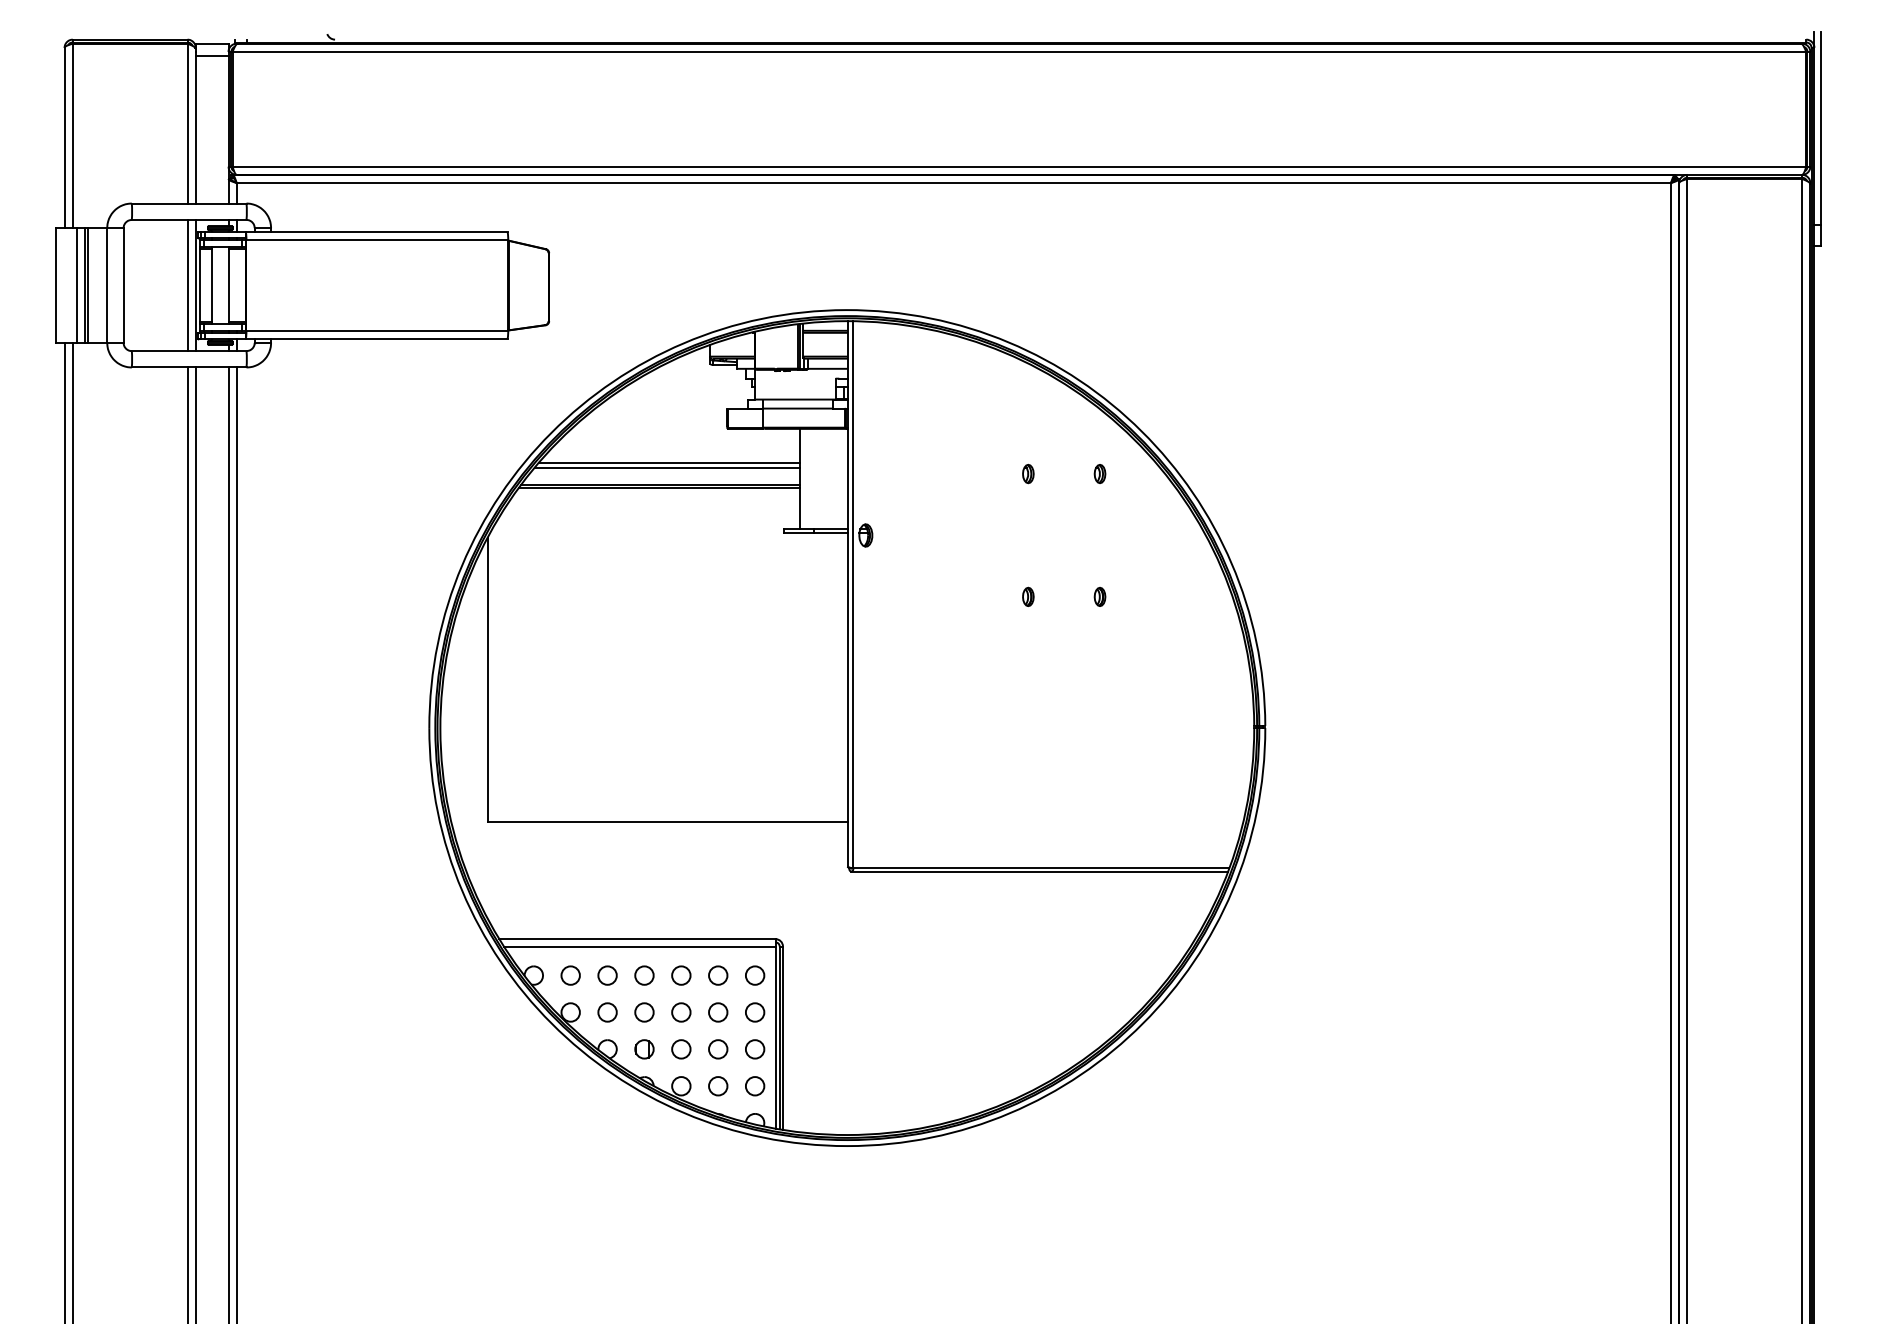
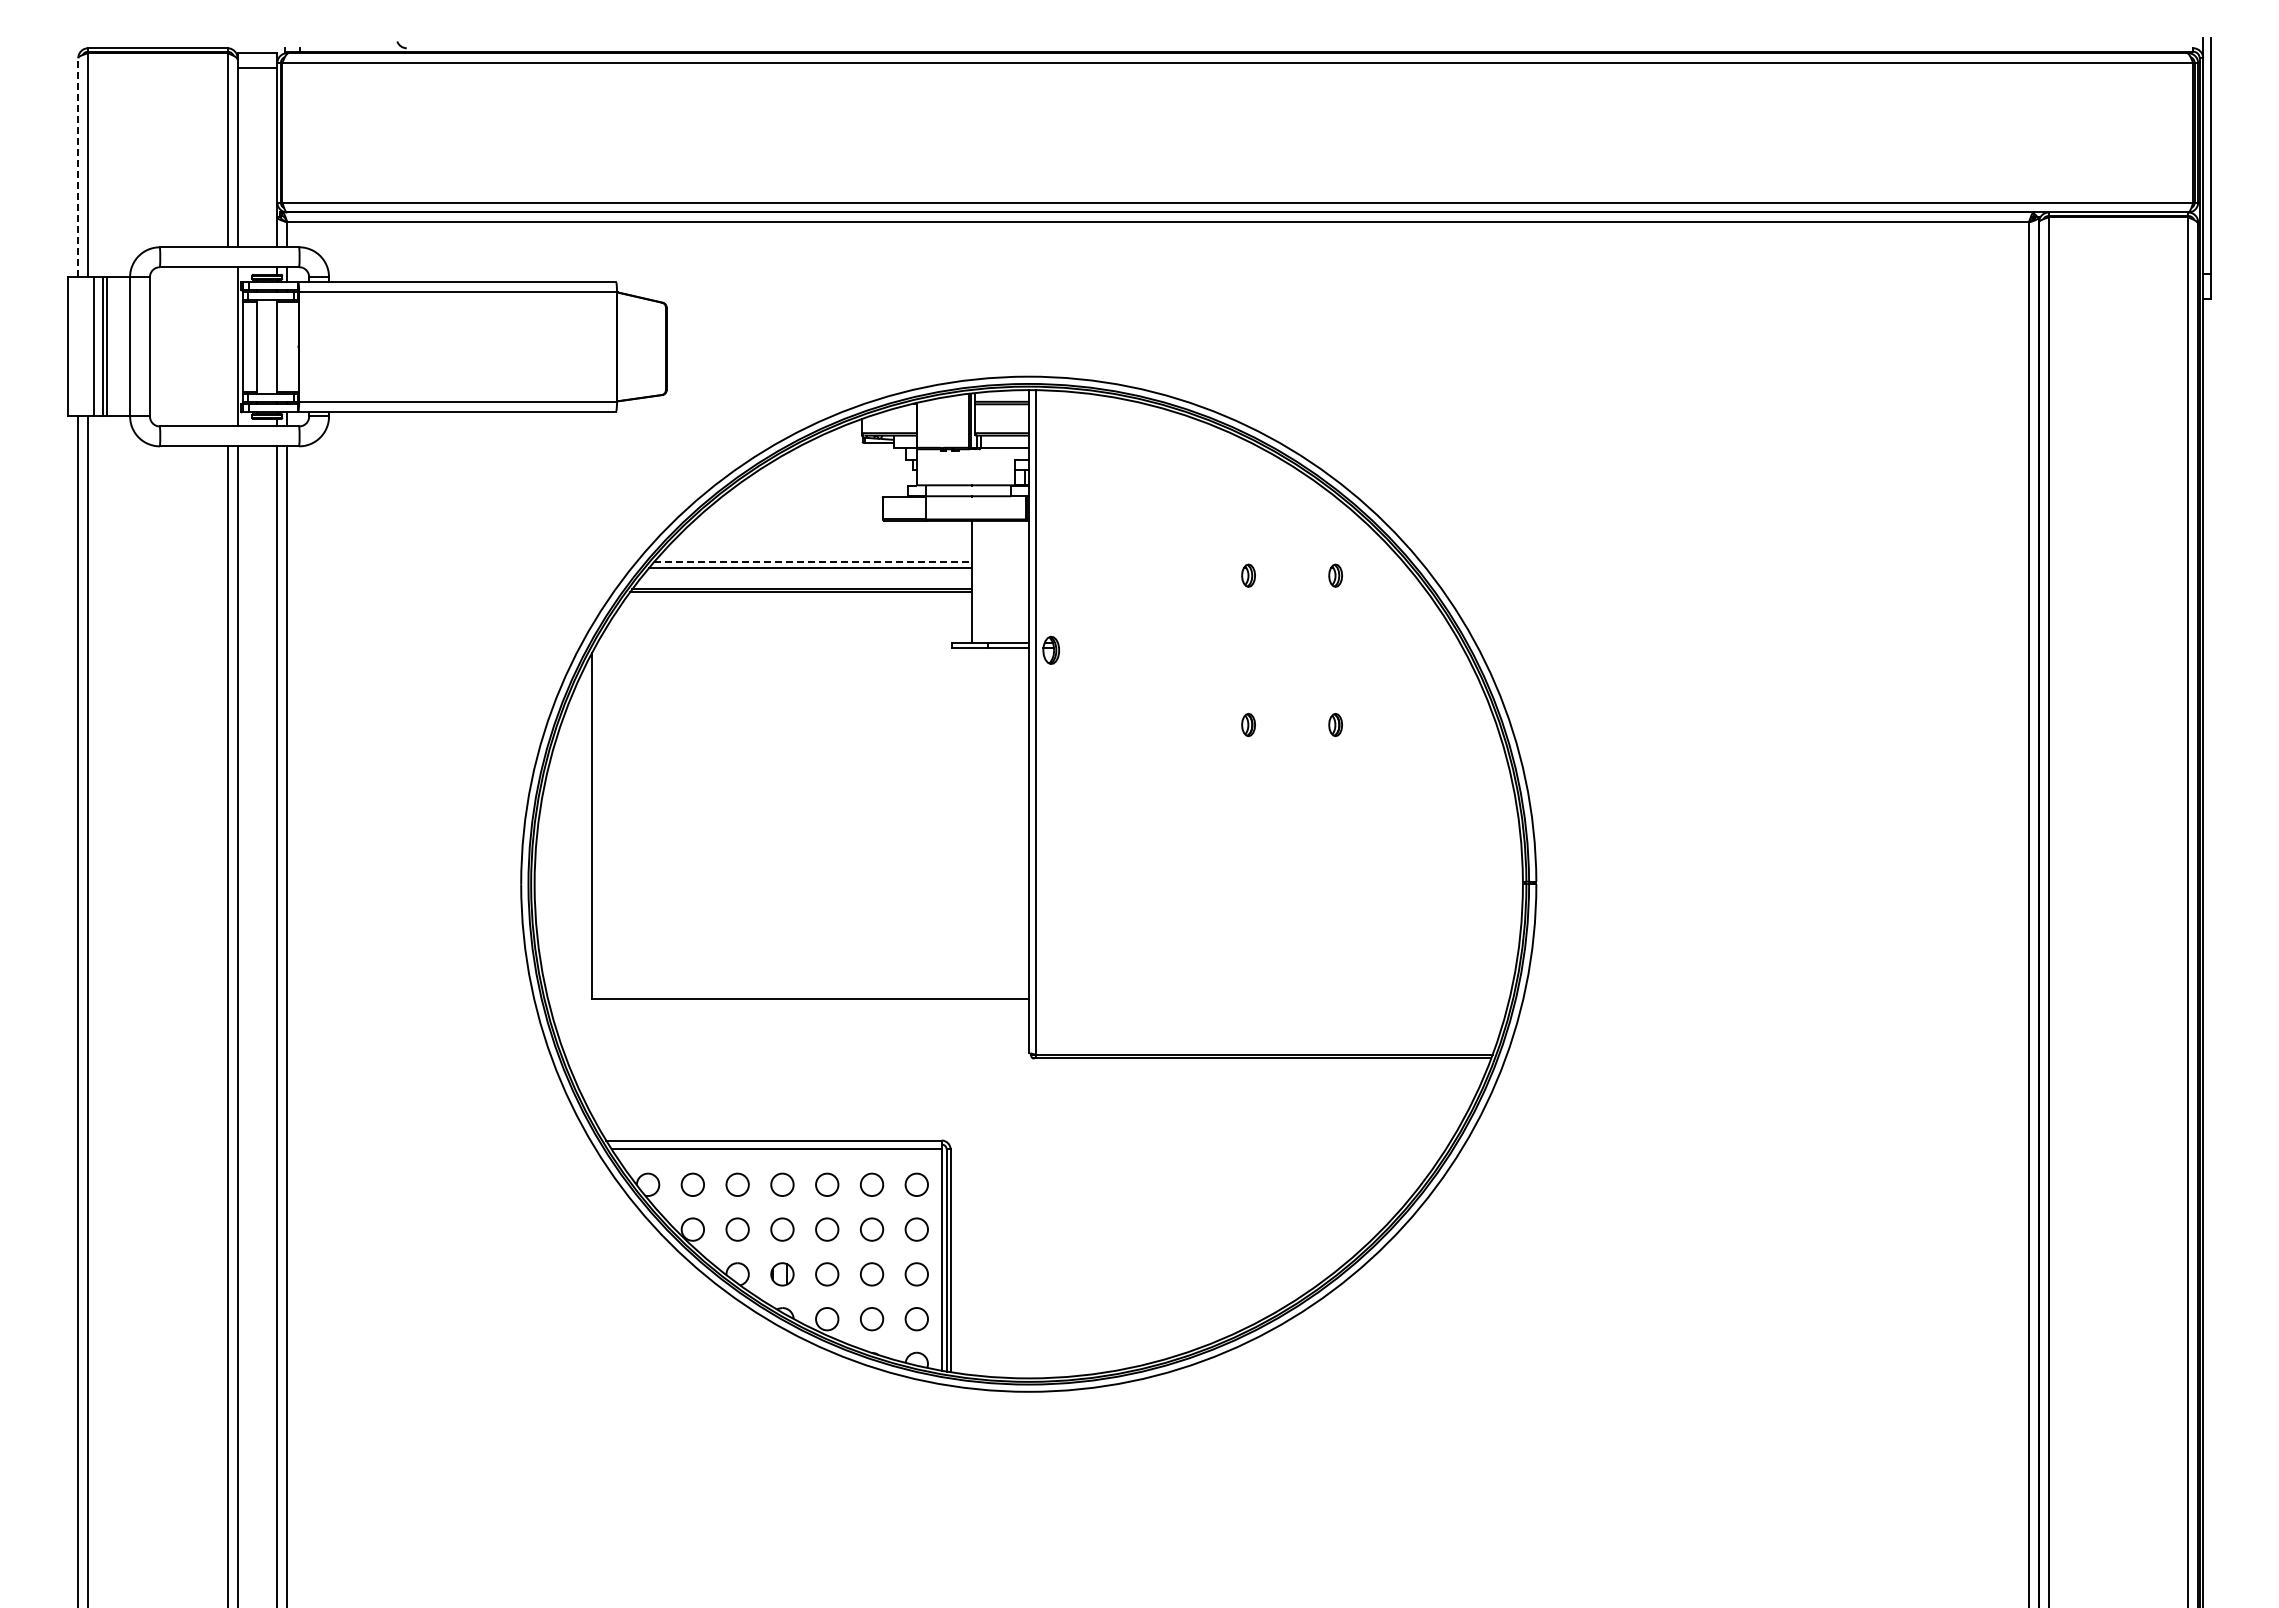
line: (64, 137) -> (78, 167), solid -> dashed
line: (187, 285) -> (227, 346), removed
line: (669, 463) -> (812, 562), solid -> dashed

